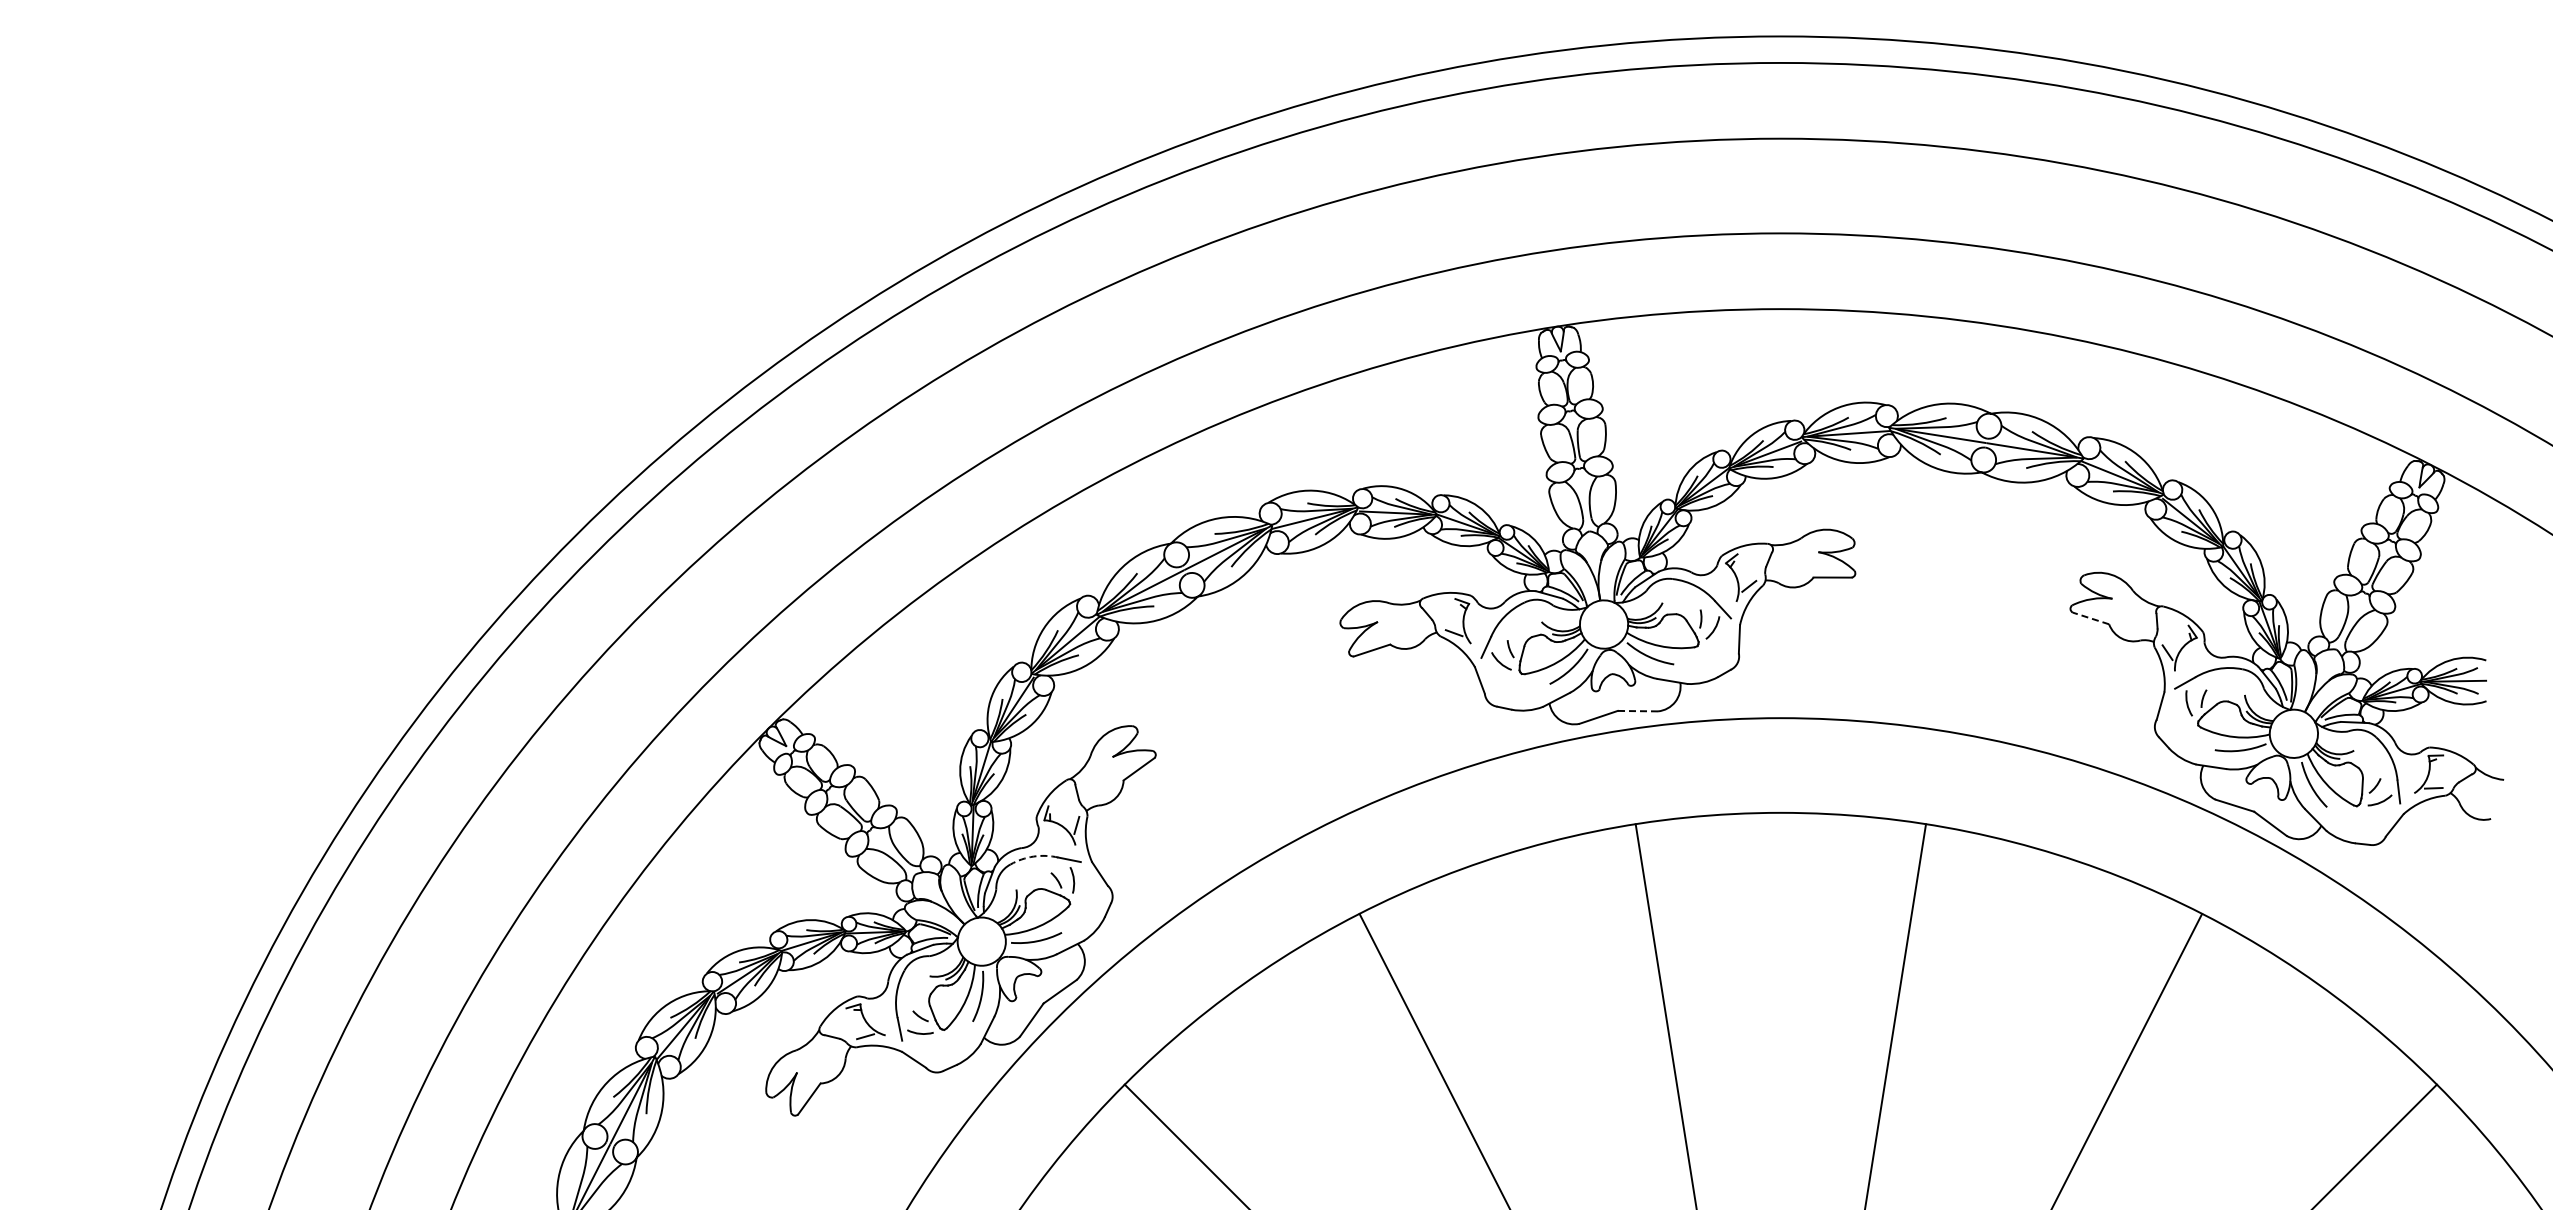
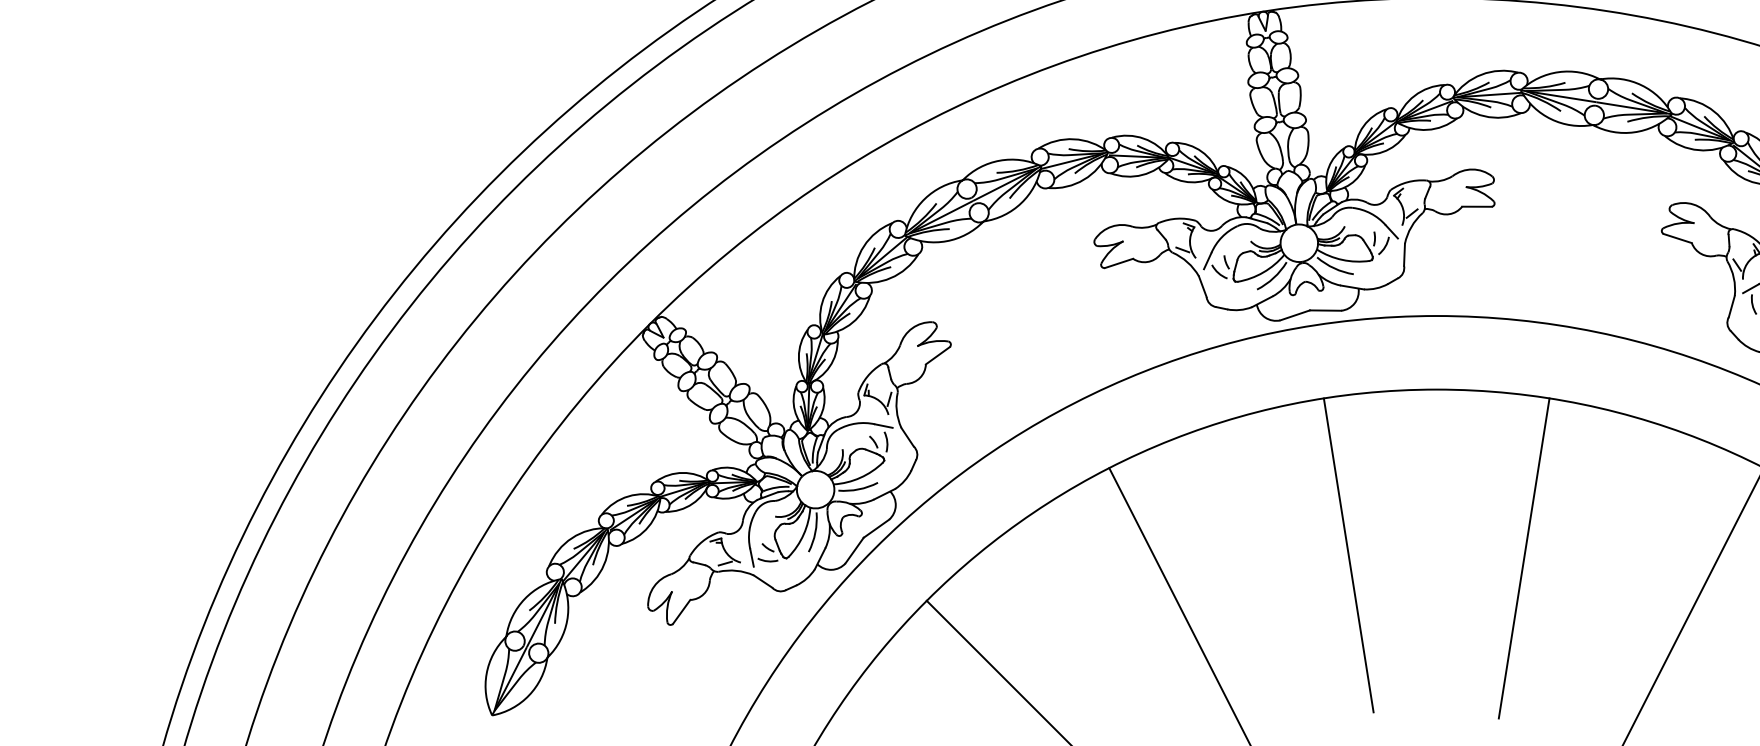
line: (2090, 618) -> (1677, 238), dashed -> solid
line: (1637, 711) -> (1325, 310), dashed -> solid
arc: (1033, 856) -> (855, 423), dashed -> solid

